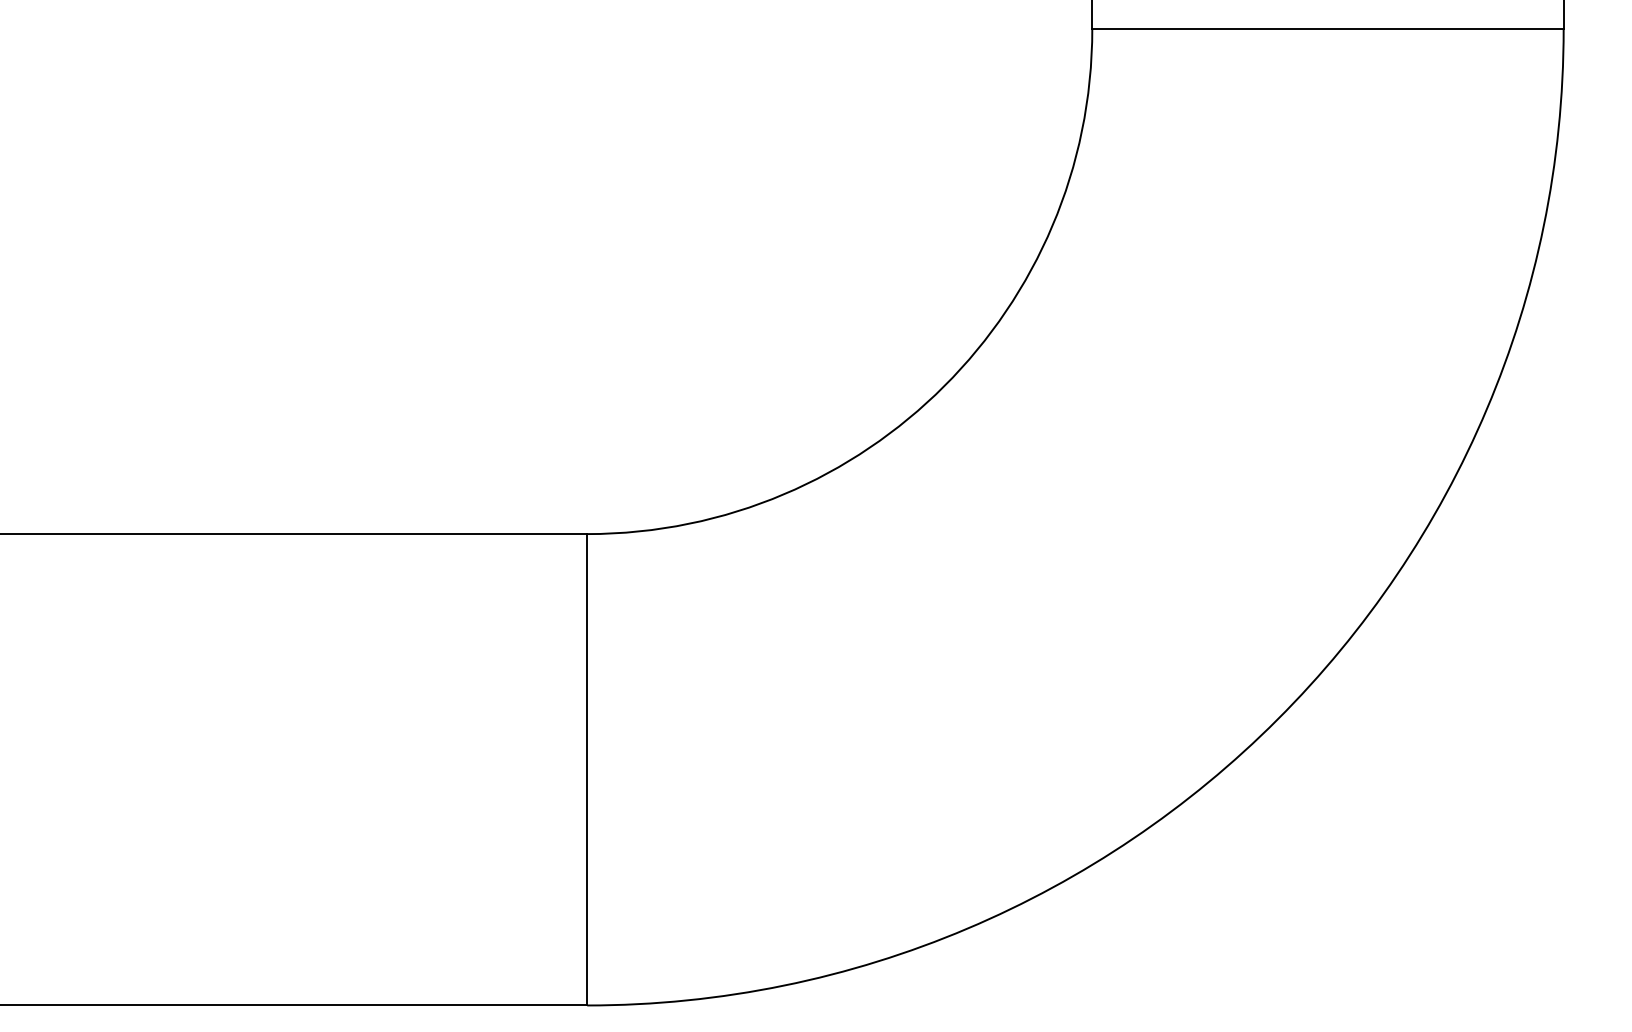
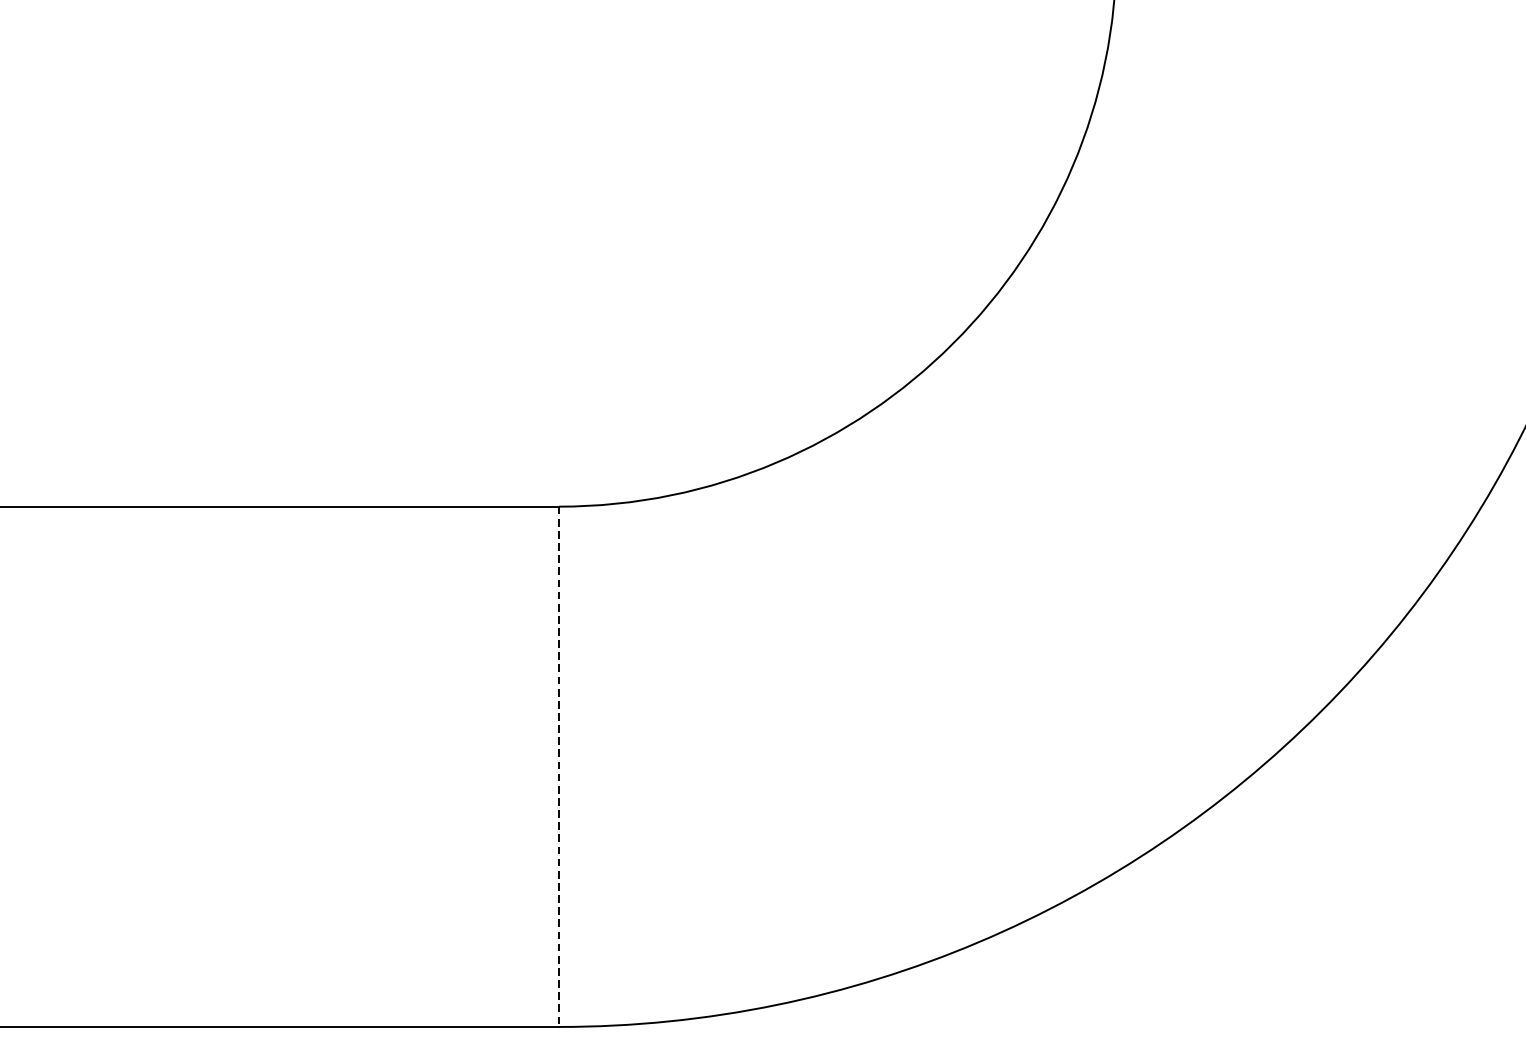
line: (587, 769) -> (559, 766), solid -> dashed

